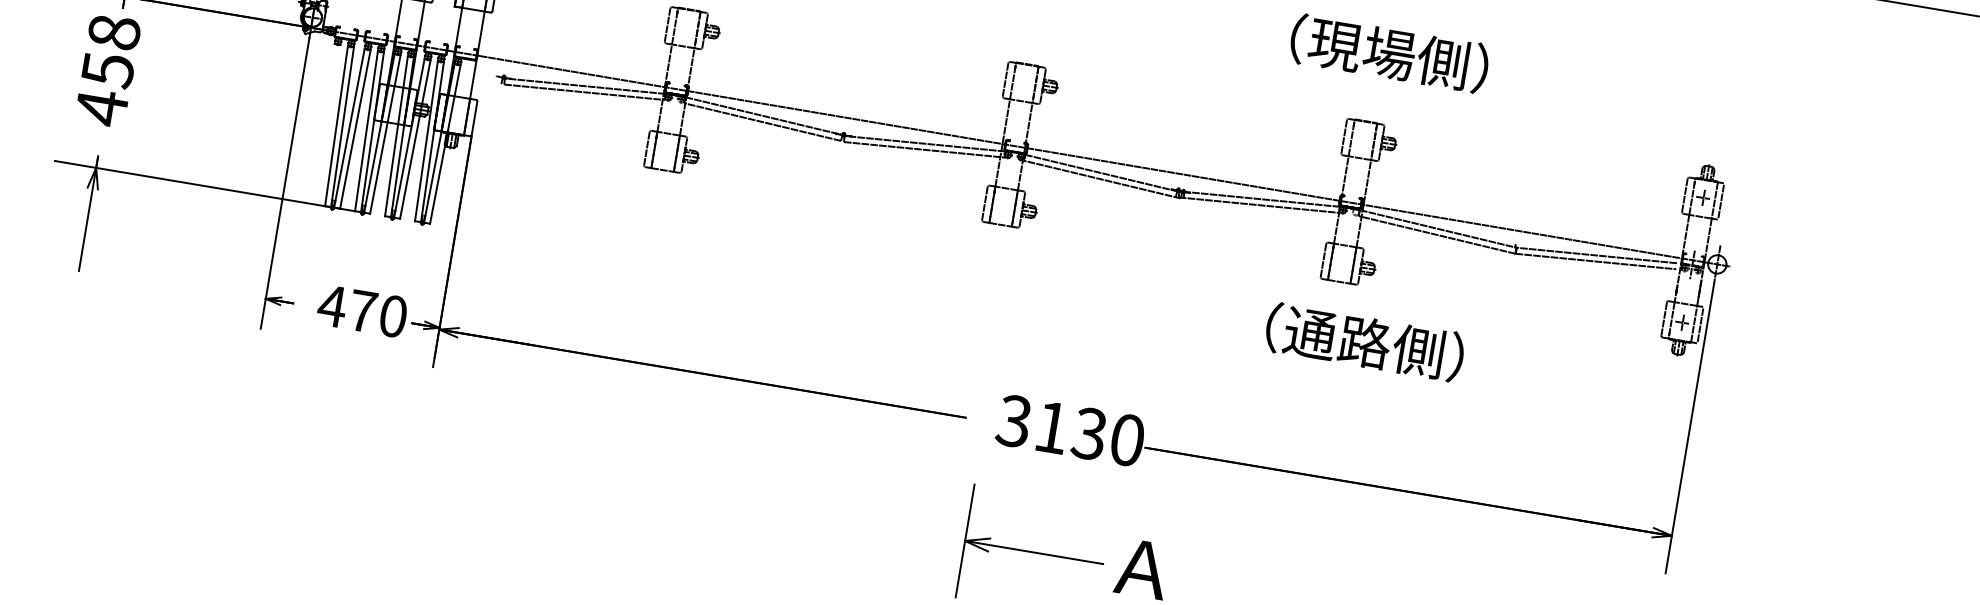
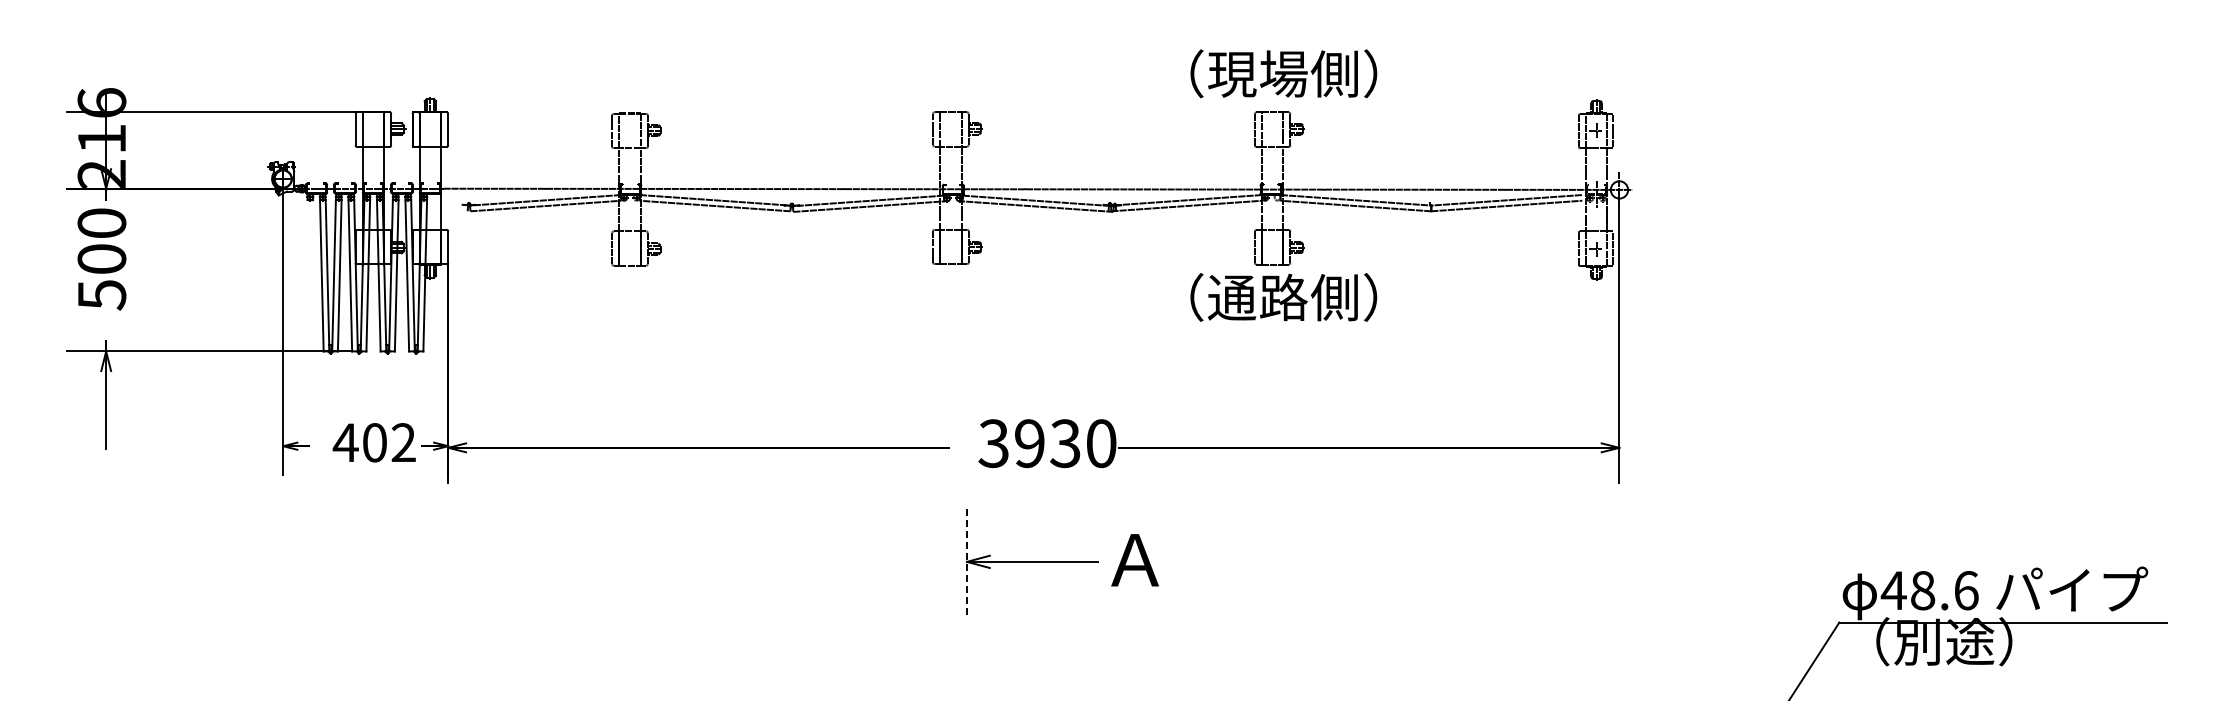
text: (1389, 53) -> (1283, 73), moved
text: (107, 70) -> (101, 259), 458 -> 500
text: (378, 313) -> (389, 442), 470 -> 402
text: (1364, 342) -> (1283, 297), moved
text: (1051, 427) -> (1029, 443), 3130 -> 3930
line: (965, 540) -> (967, 561), solid -> dashed

